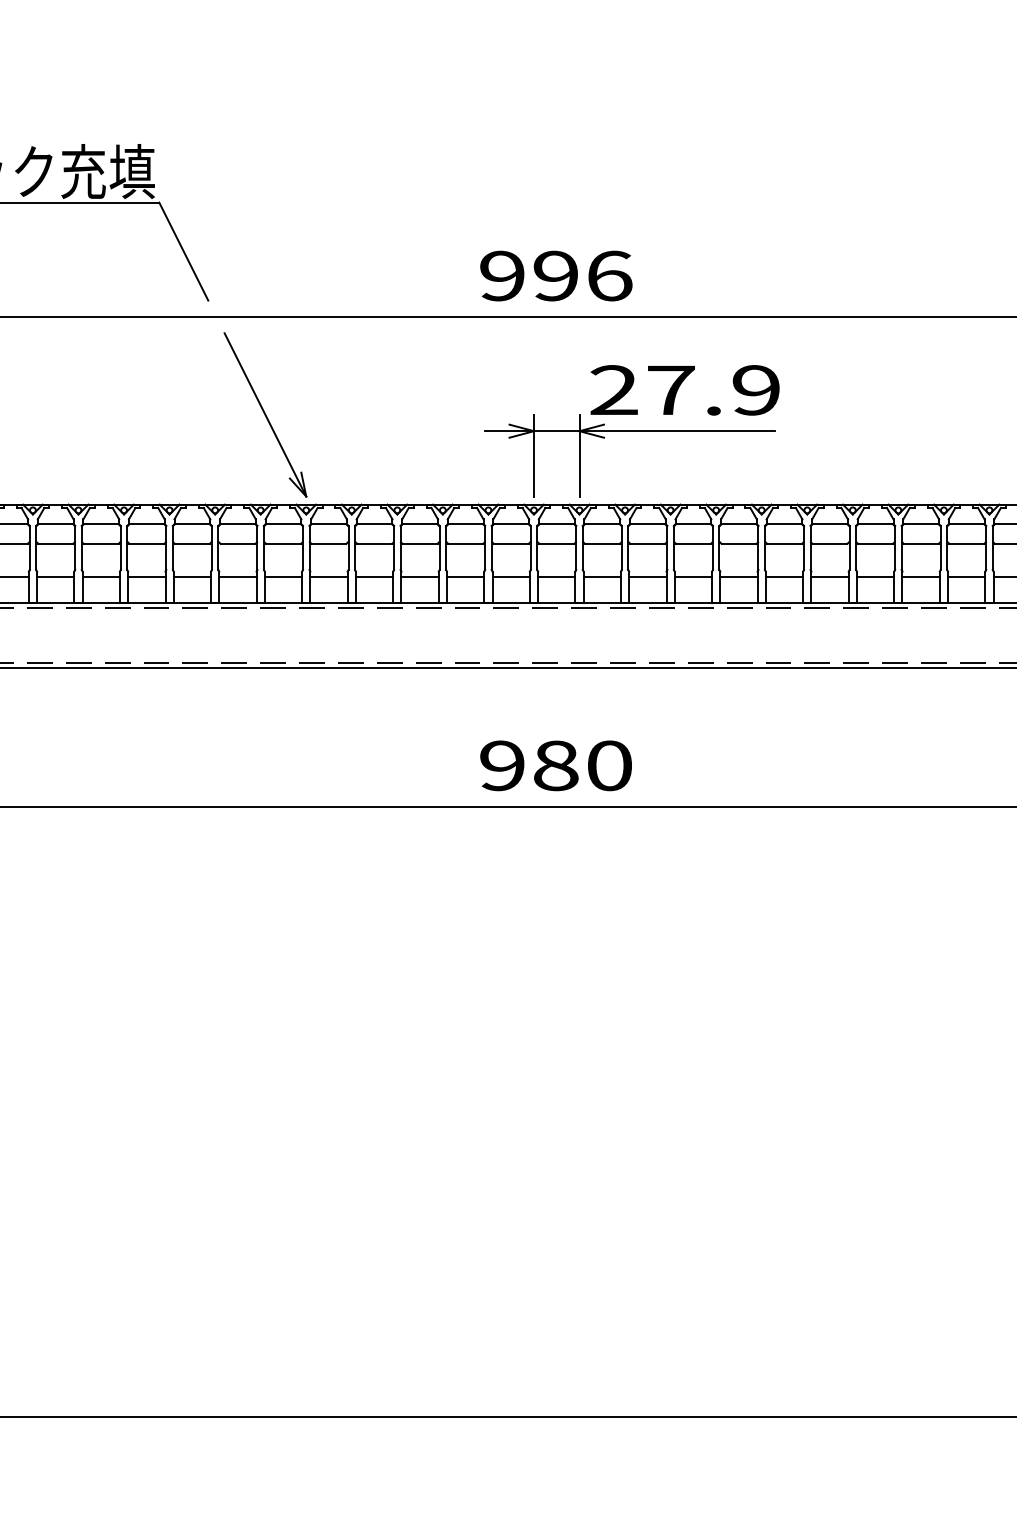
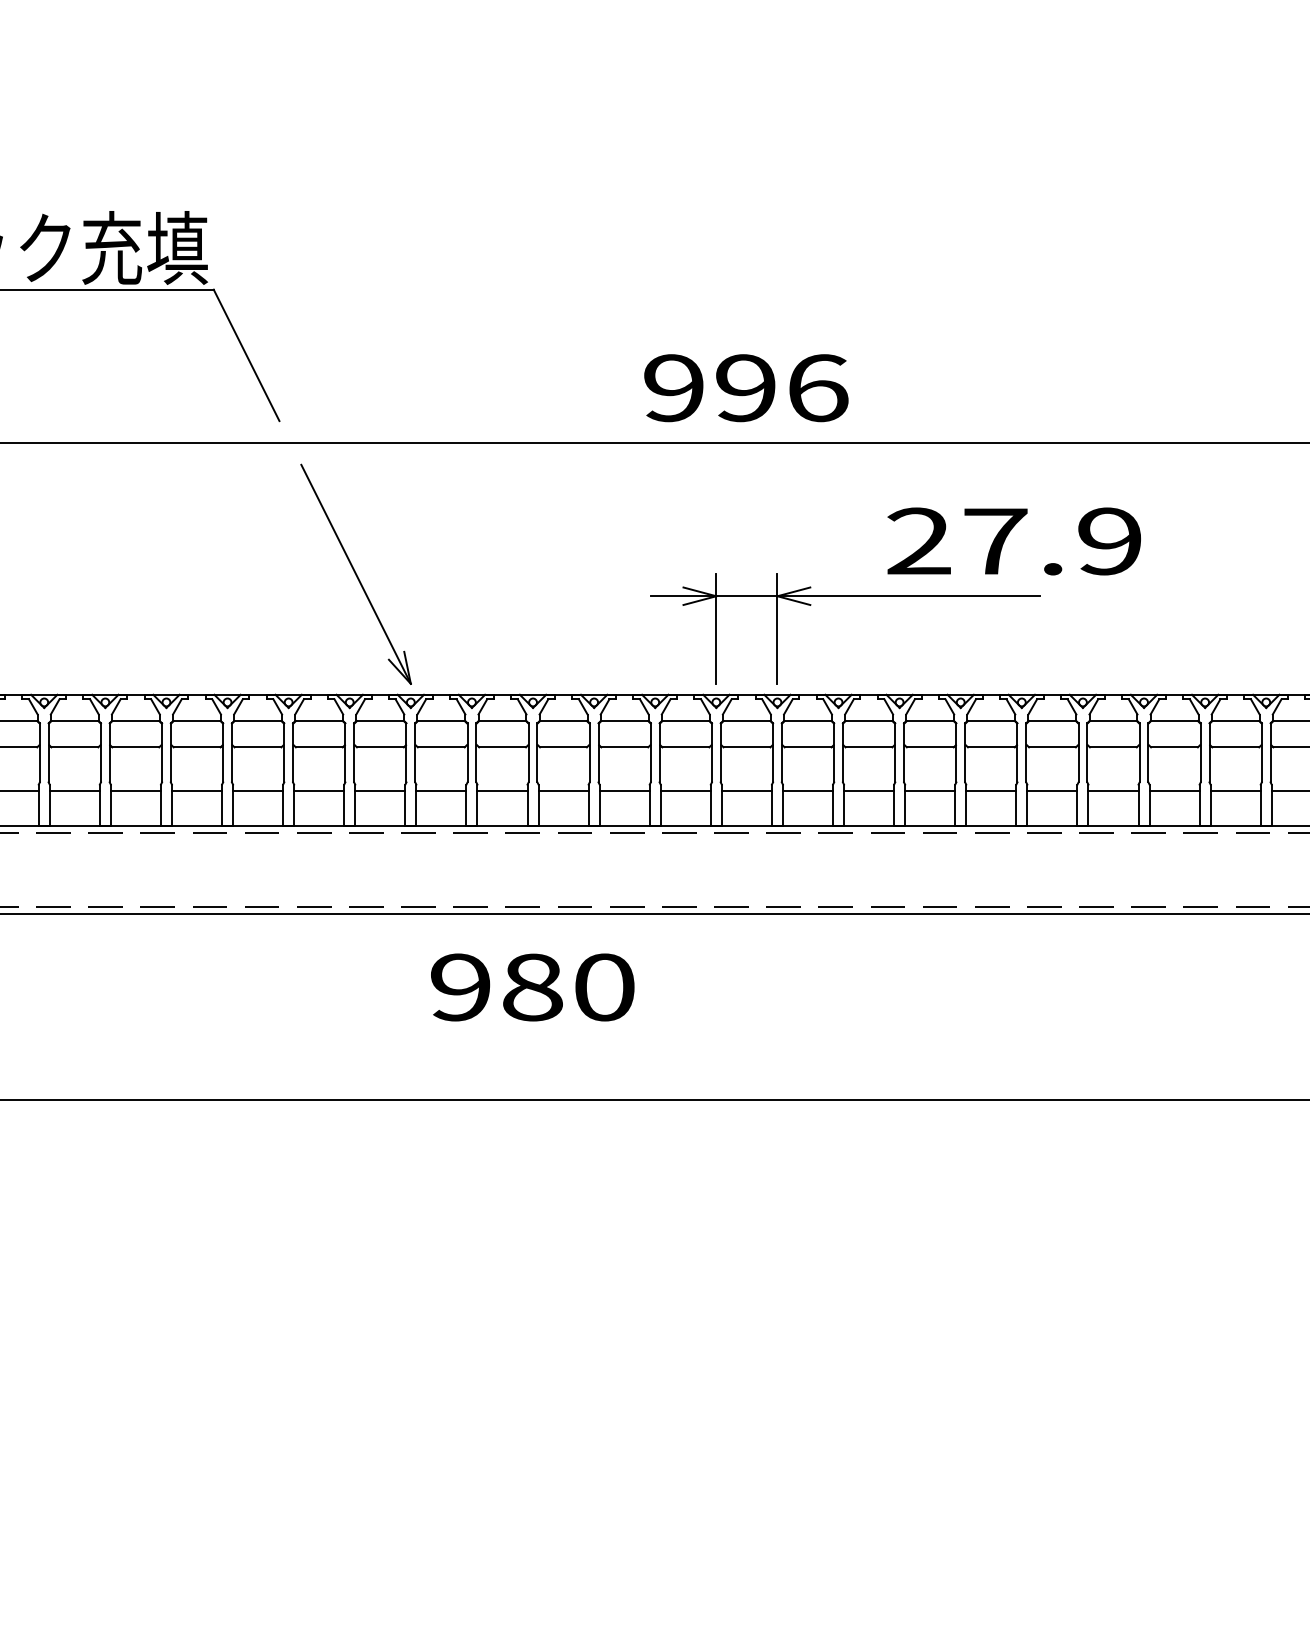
text: (684, 390) -> (1013, 541), moved
text: (555, 765) -> (531, 987), moved

